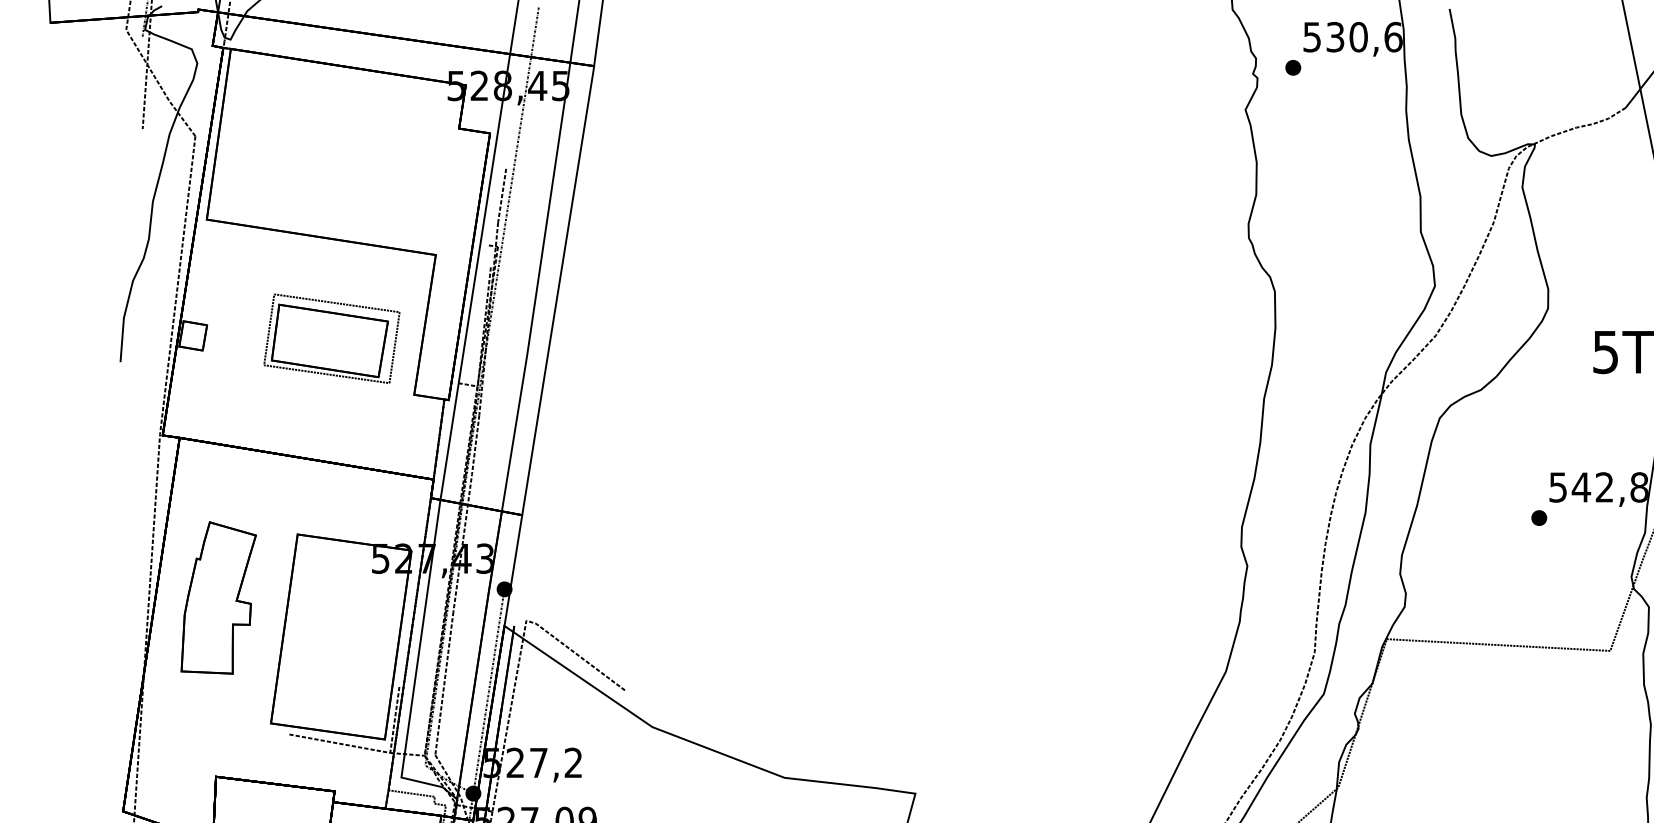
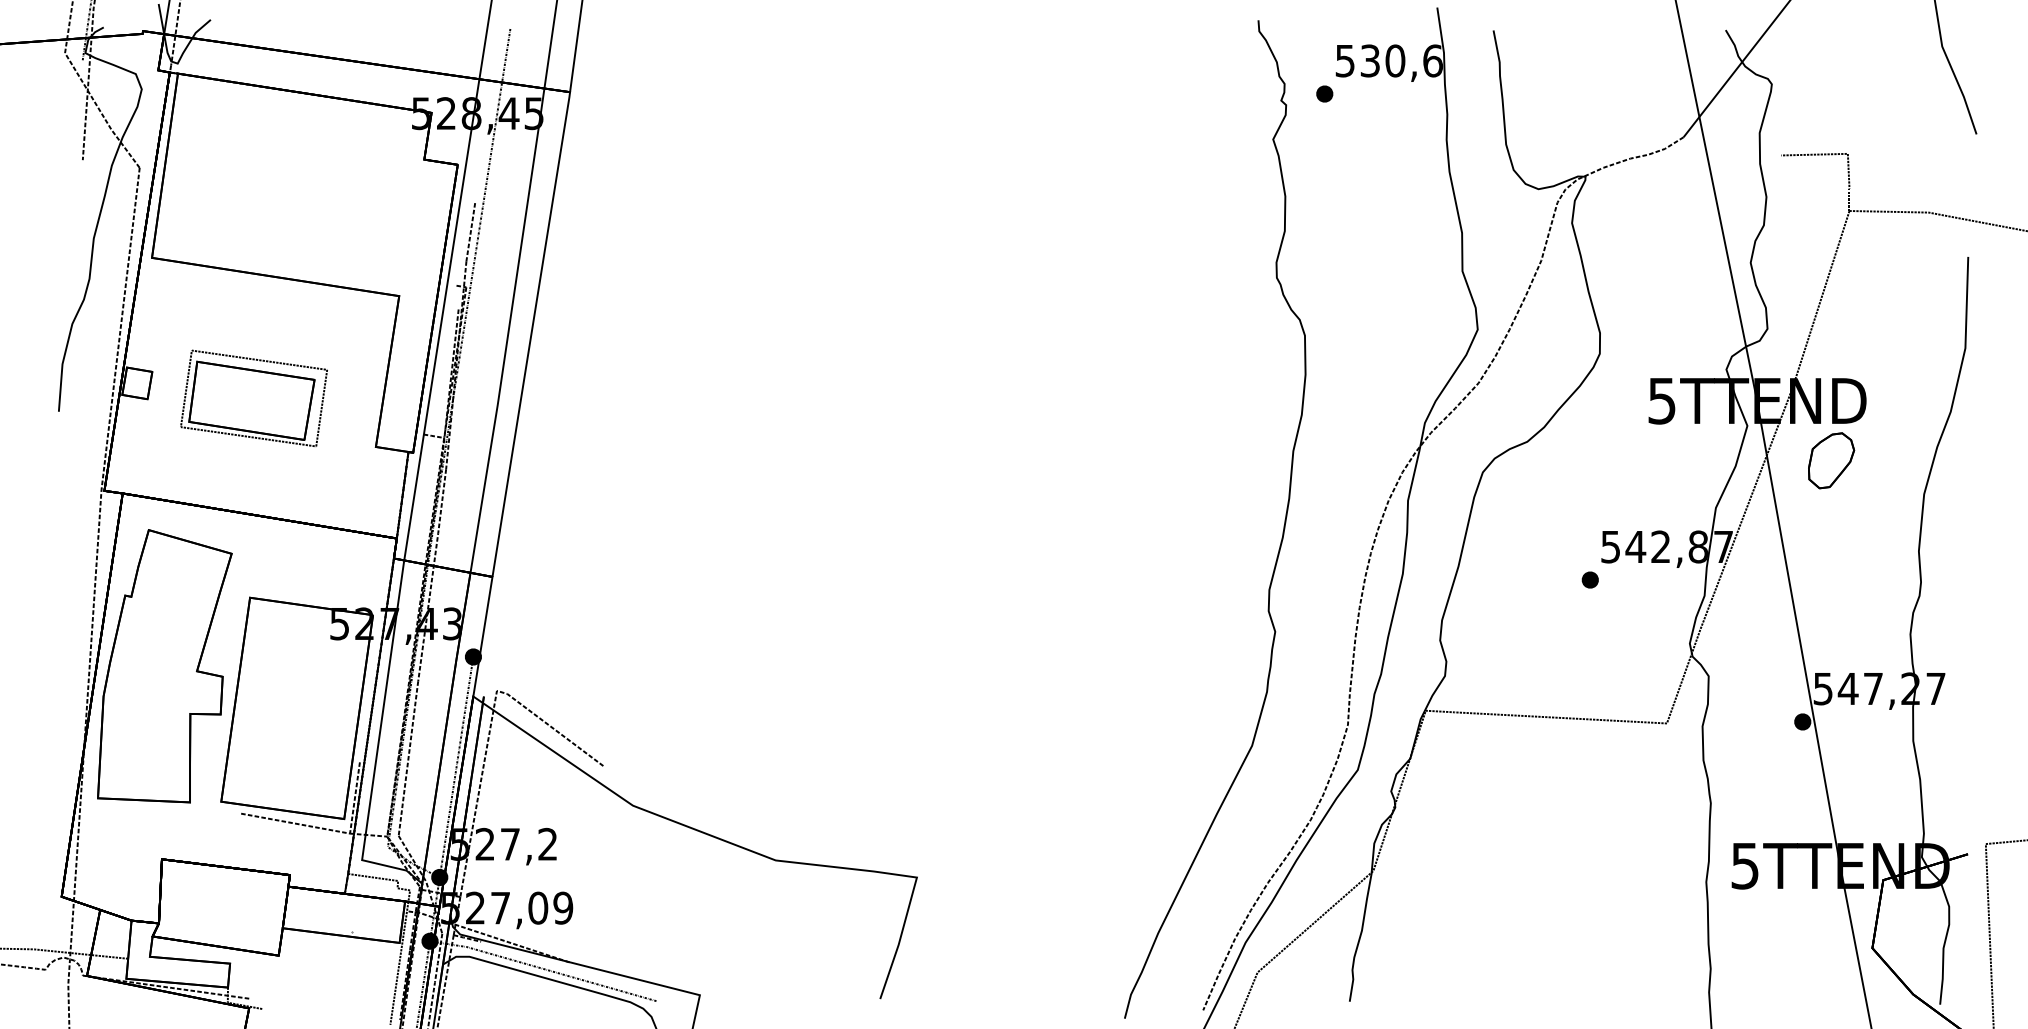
part: (331, 337) -> (253, 397), moved
part: (218, 598) -> (164, 666), size x1.67

